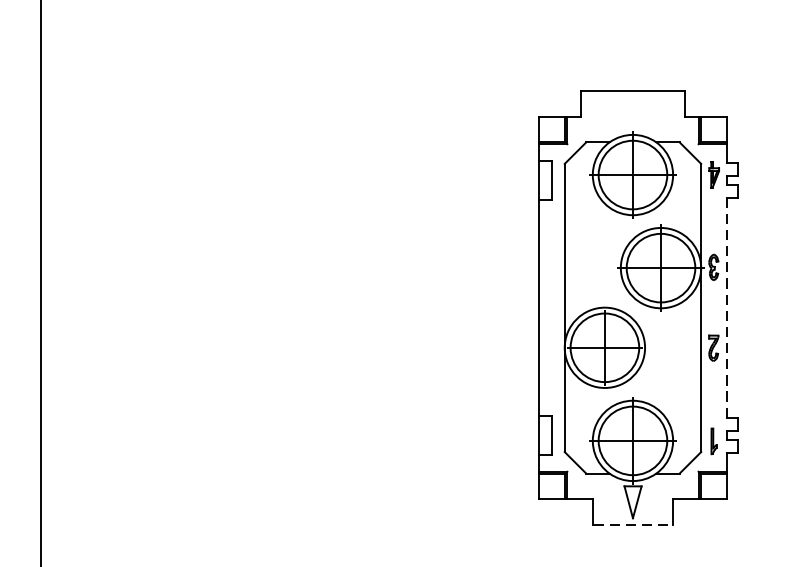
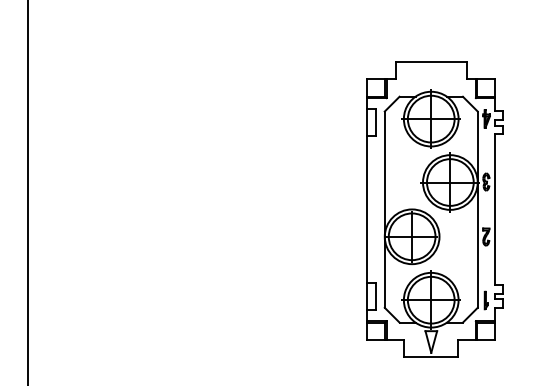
line: (727, 309) -> (495, 210), dashed -> solid
line: (633, 524) -> (431, 357), dashed -> solid

